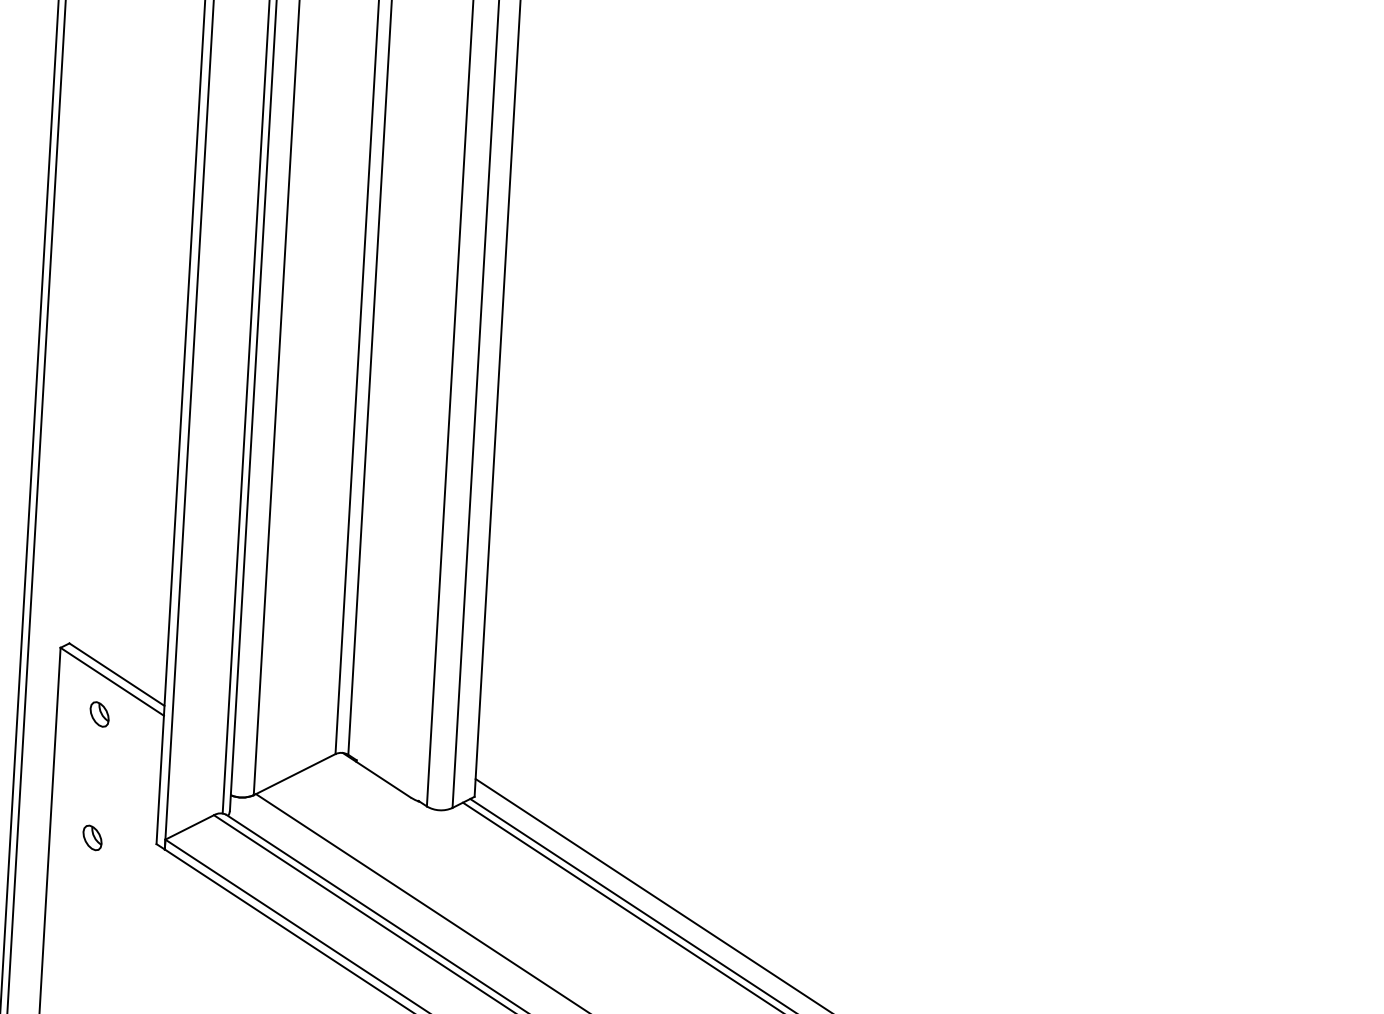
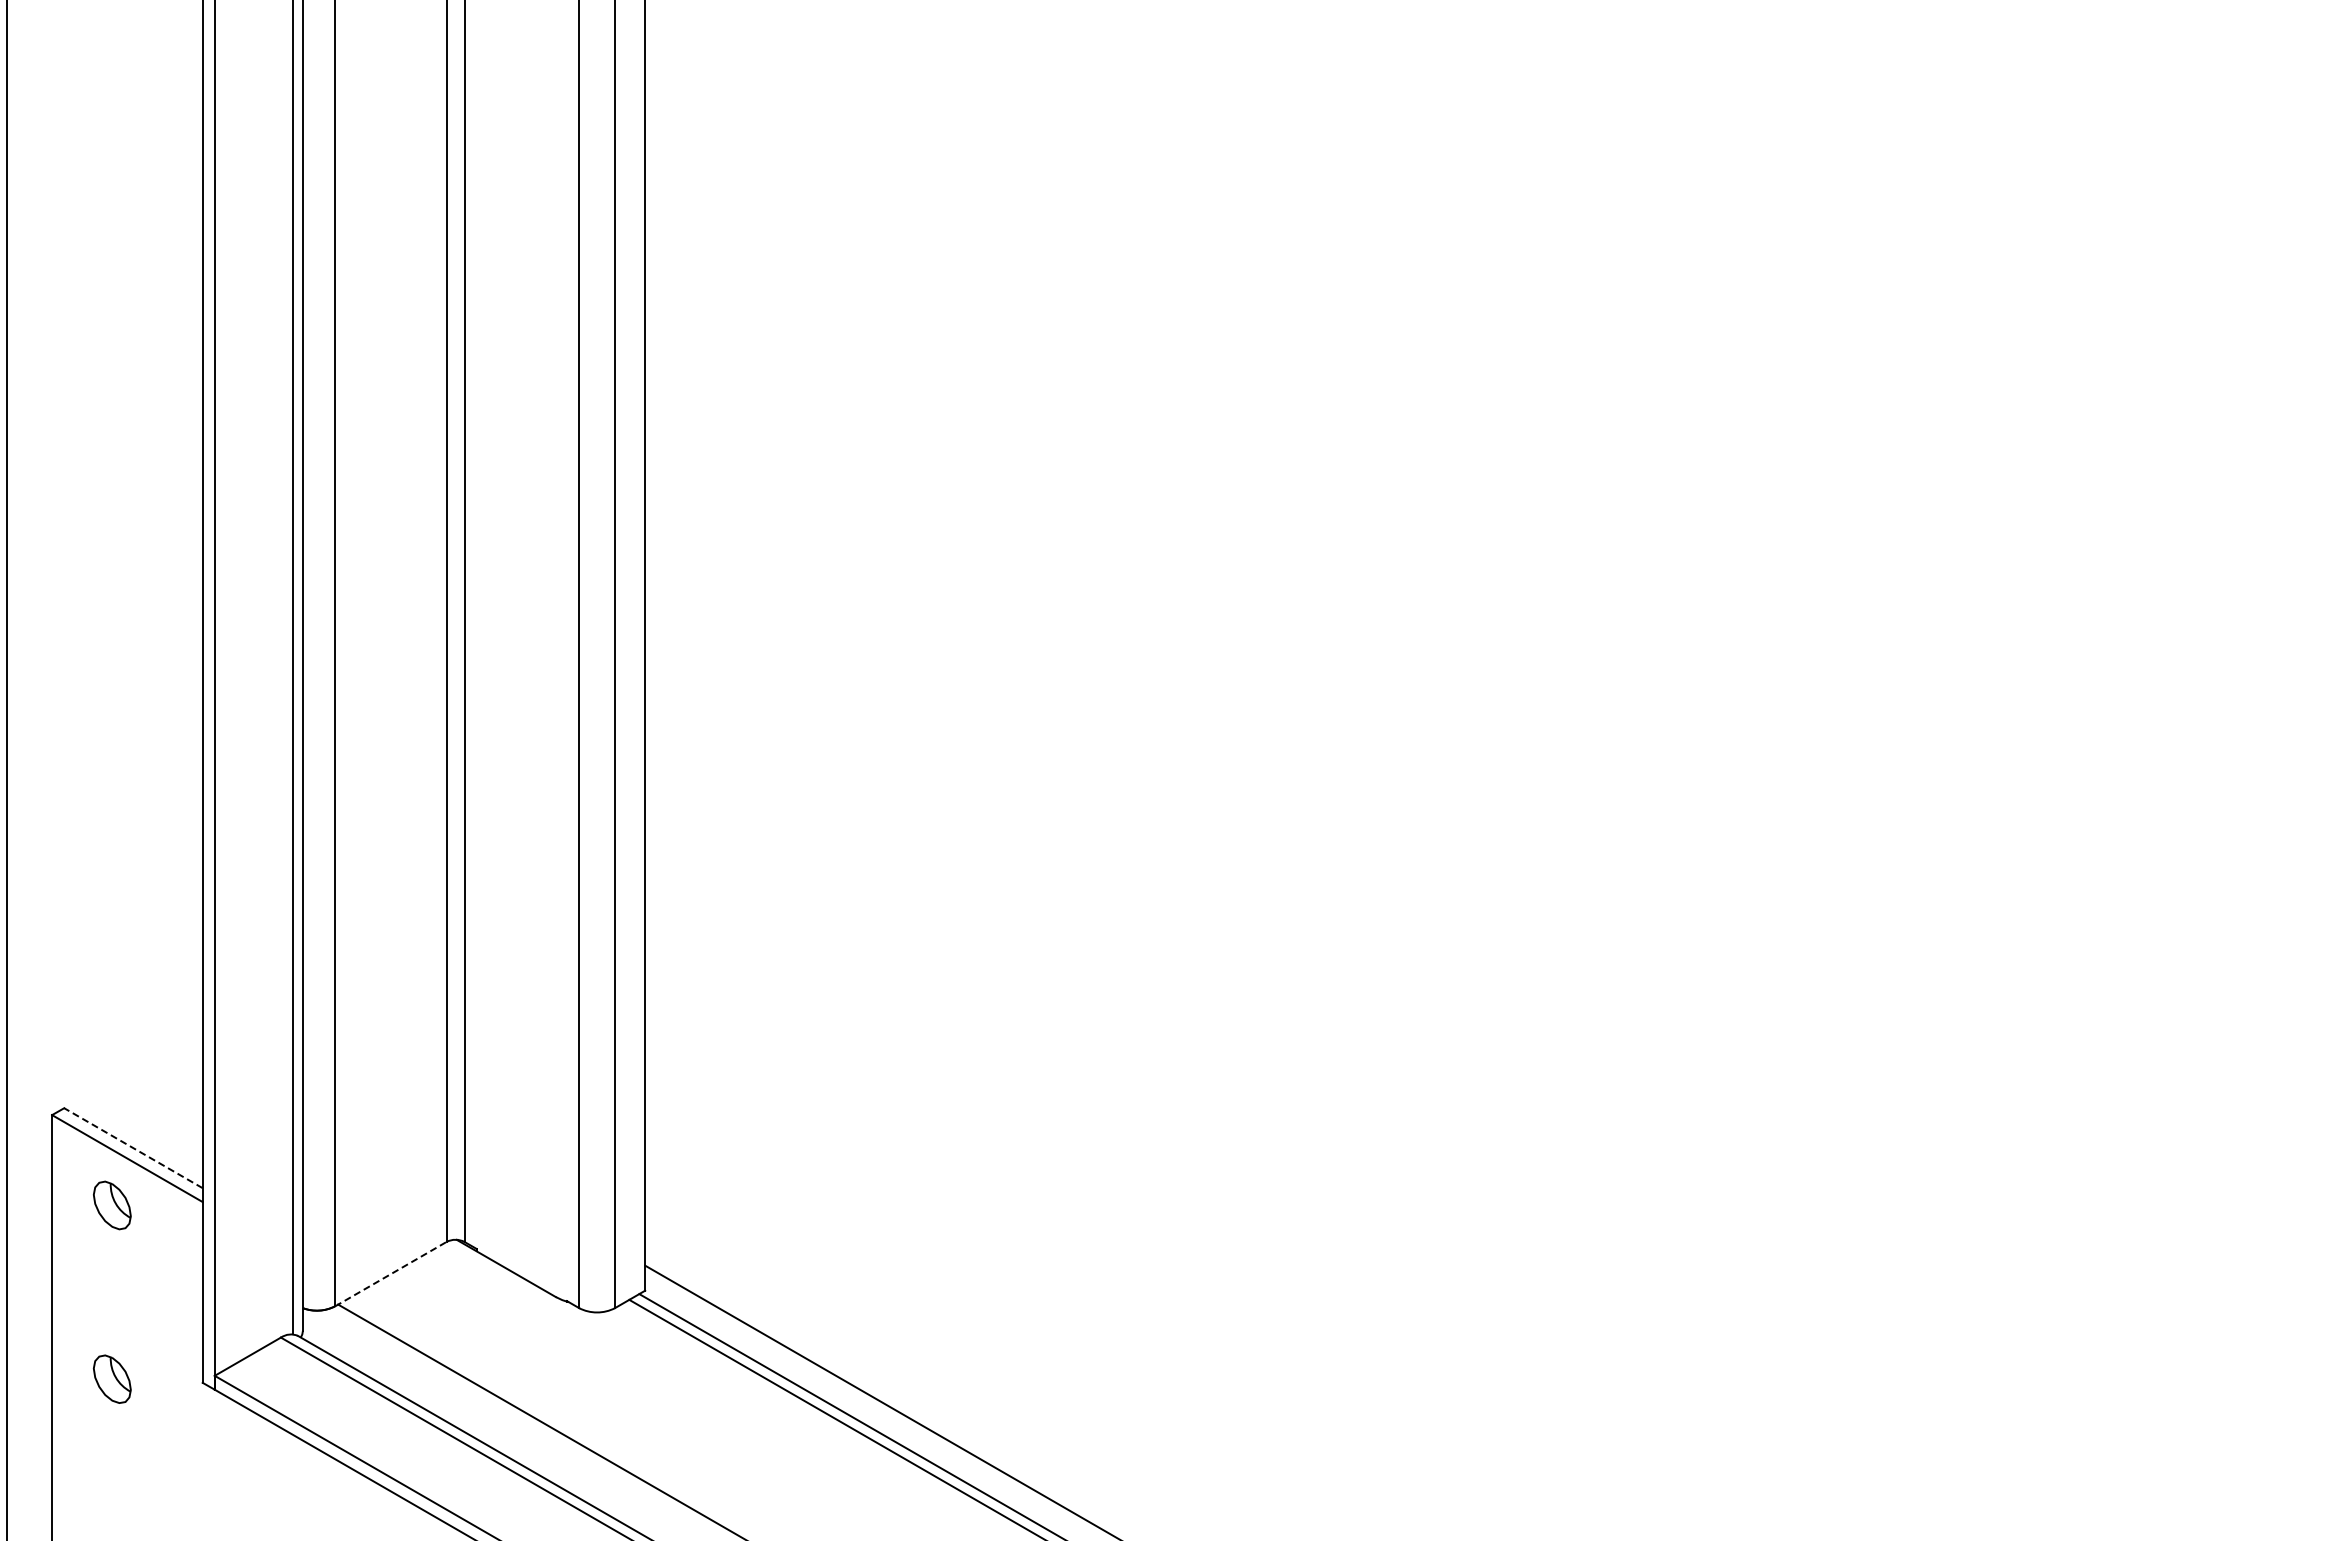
line: (117, 674) -> (133, 1148), solid -> dashed
part: (99, 714) -> (112, 1205), size x1.4
line: (295, 774) -> (391, 1273), solid -> dashed
part: (92, 838) -> (112, 1379), size x1.4

